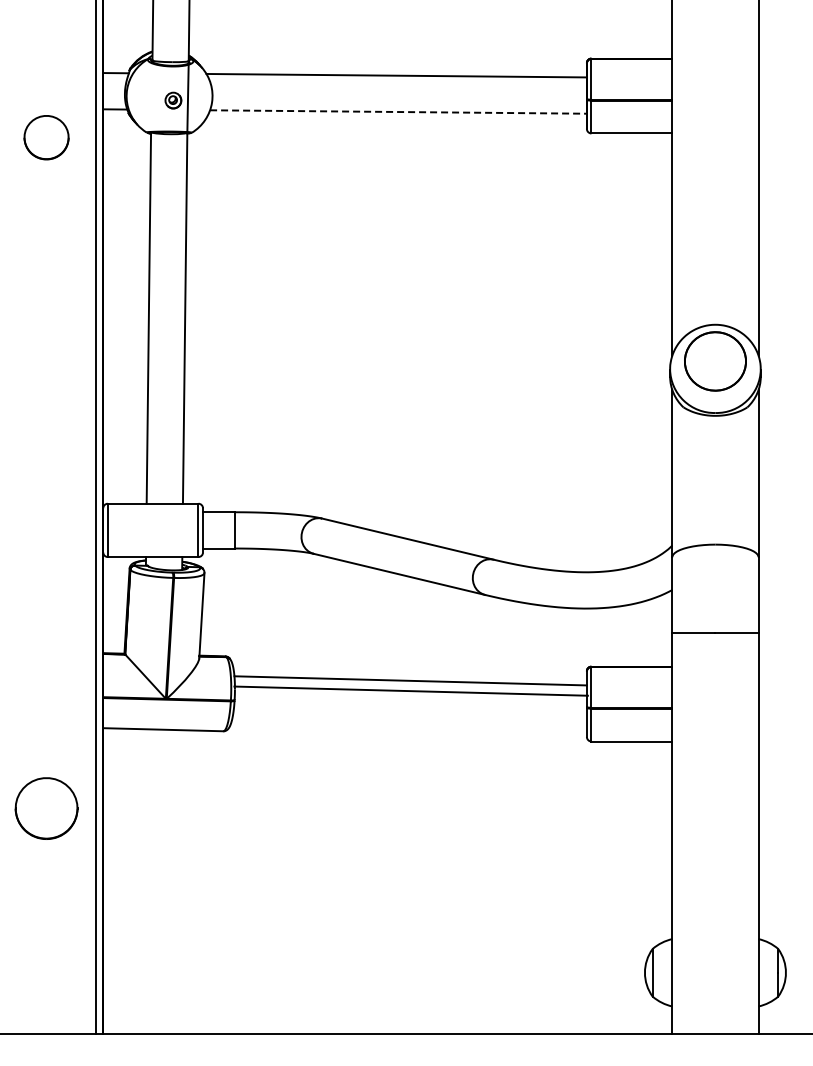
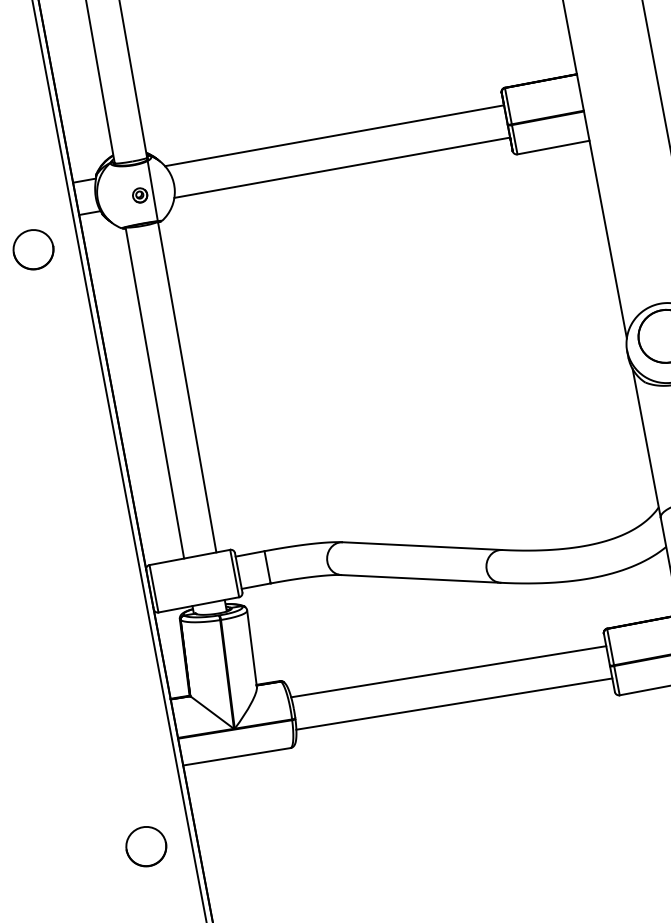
line: (398, 112) -> (342, 168), dashed -> solid
line: (410, 690) -> (453, 703), moved
part: (46, 808) -> (146, 846), size x0.71

